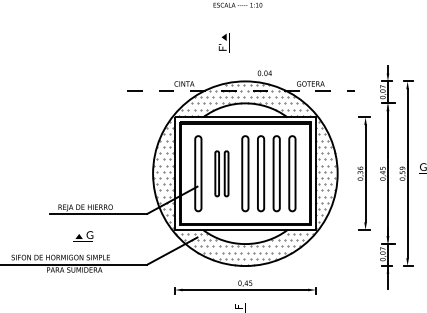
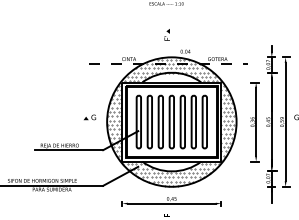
text: (223, 42) -> (167, 34), moved
part: (221, 173) -> (155, 121), size x1.67
text: (83, 236) -> (89, 118), moved

